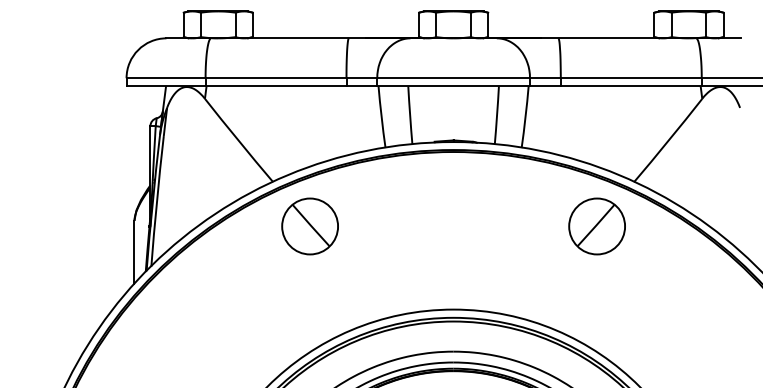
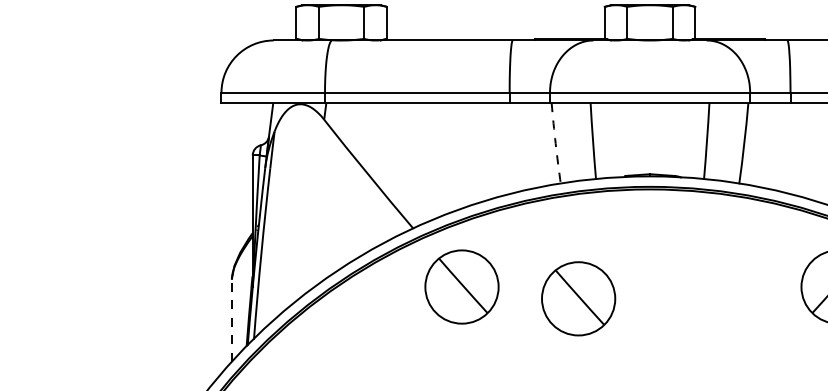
arc: (381, 117) -> (555, 144), solid -> dashed
part: (398, 235) -> (577, 298), added
line: (134, 251) -> (231, 319), solid -> dashed

